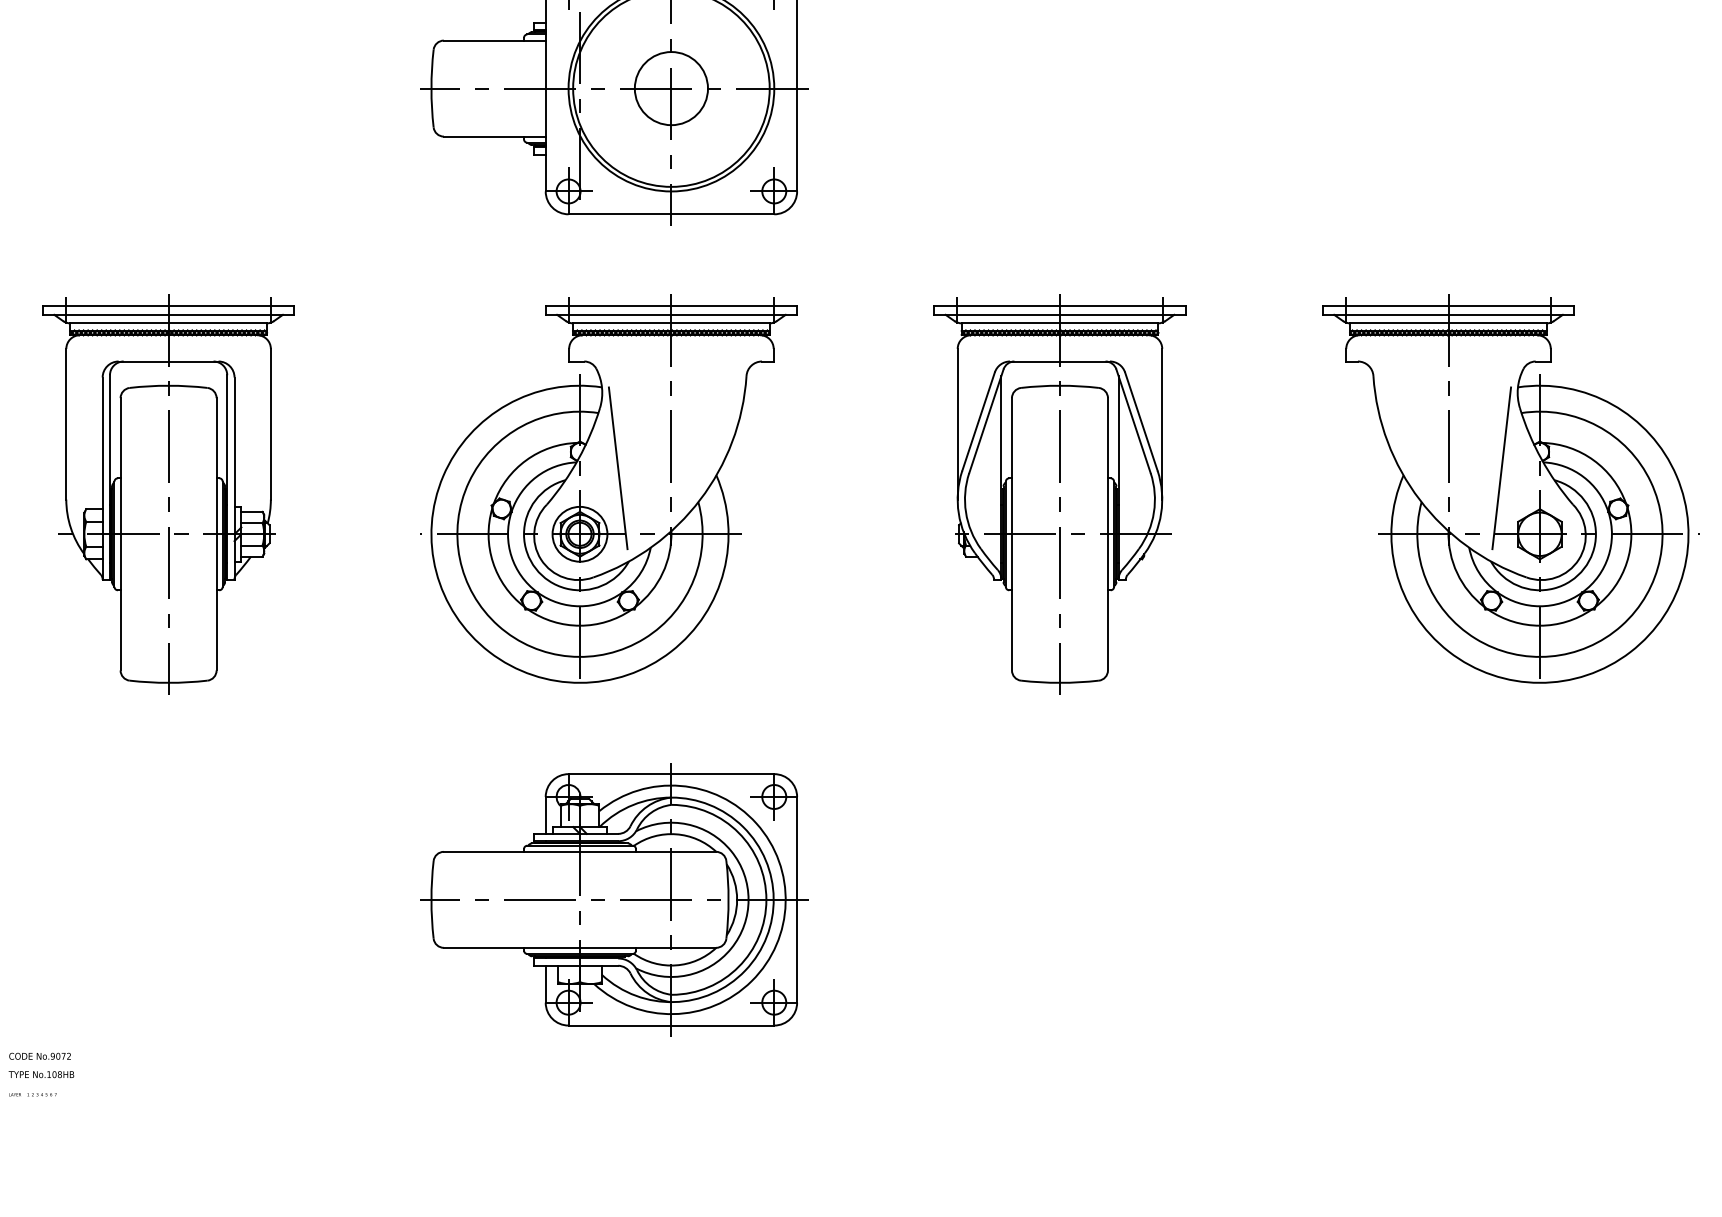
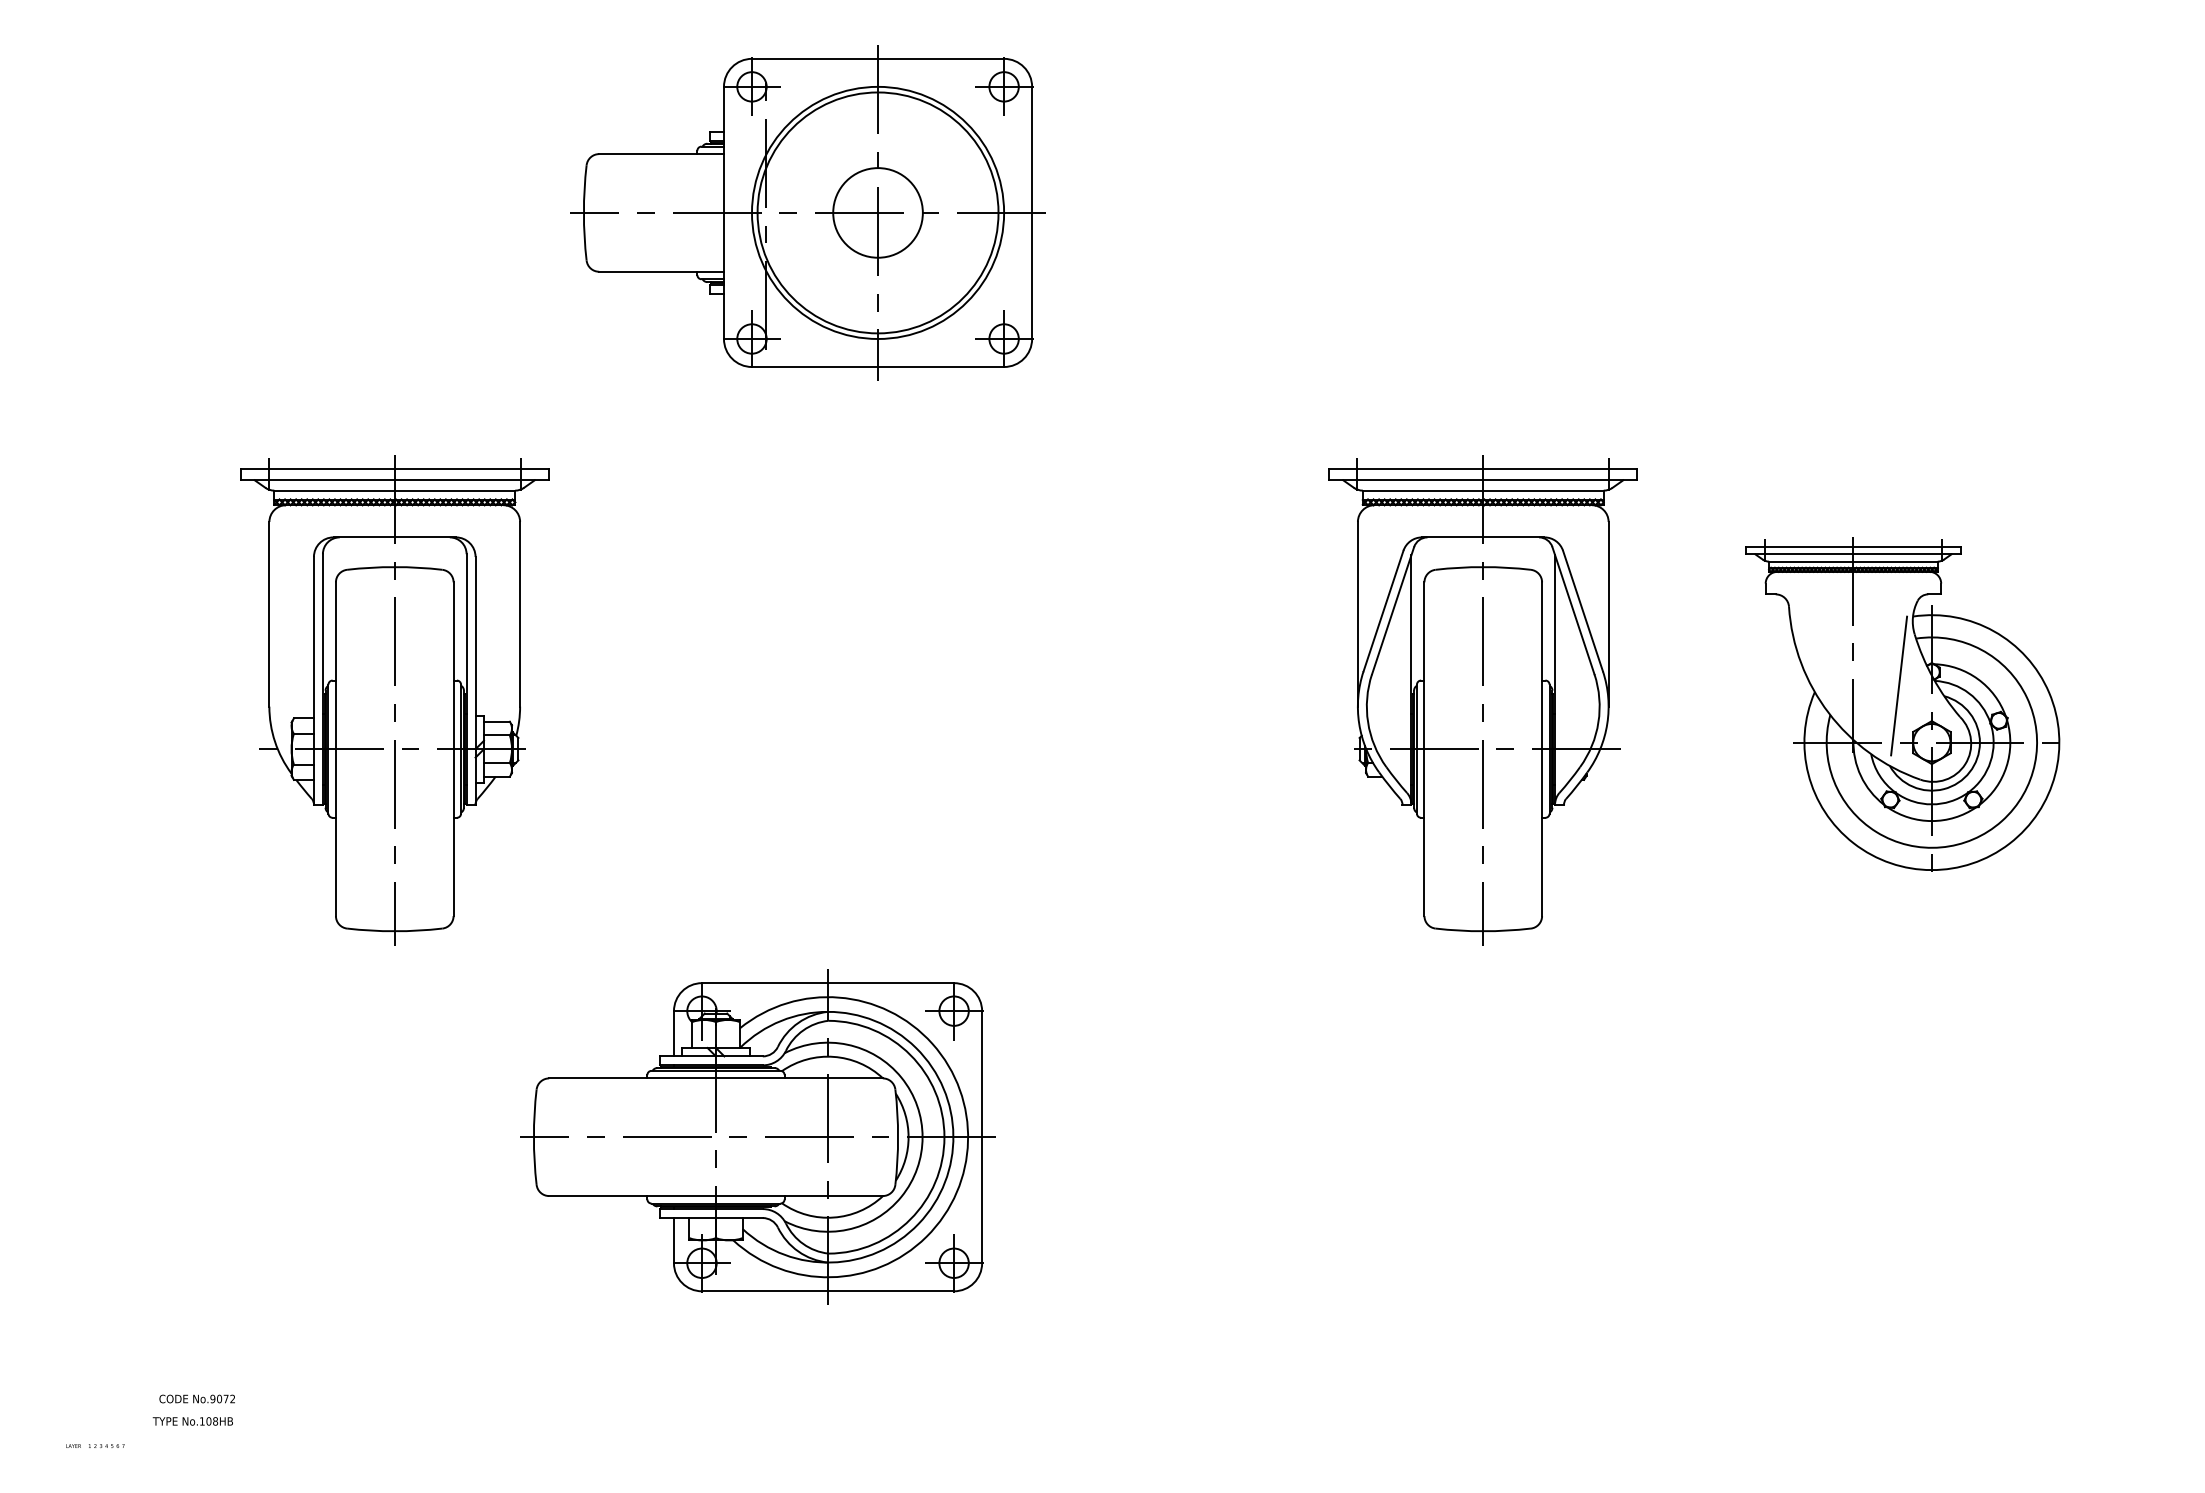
part: (608, 488) -> (801, 703), removed
part: (1510, 488) -> (1906, 703), size x0.7
part: (168, 494) -> (394, 700), moved
part: (1059, 494) -> (1482, 700), moved
part: (613, 899) -> (757, 1136), moved
text: (39, 1055) -> (196, 1398), moved
text: (41, 1074) -> (192, 1421), moved

